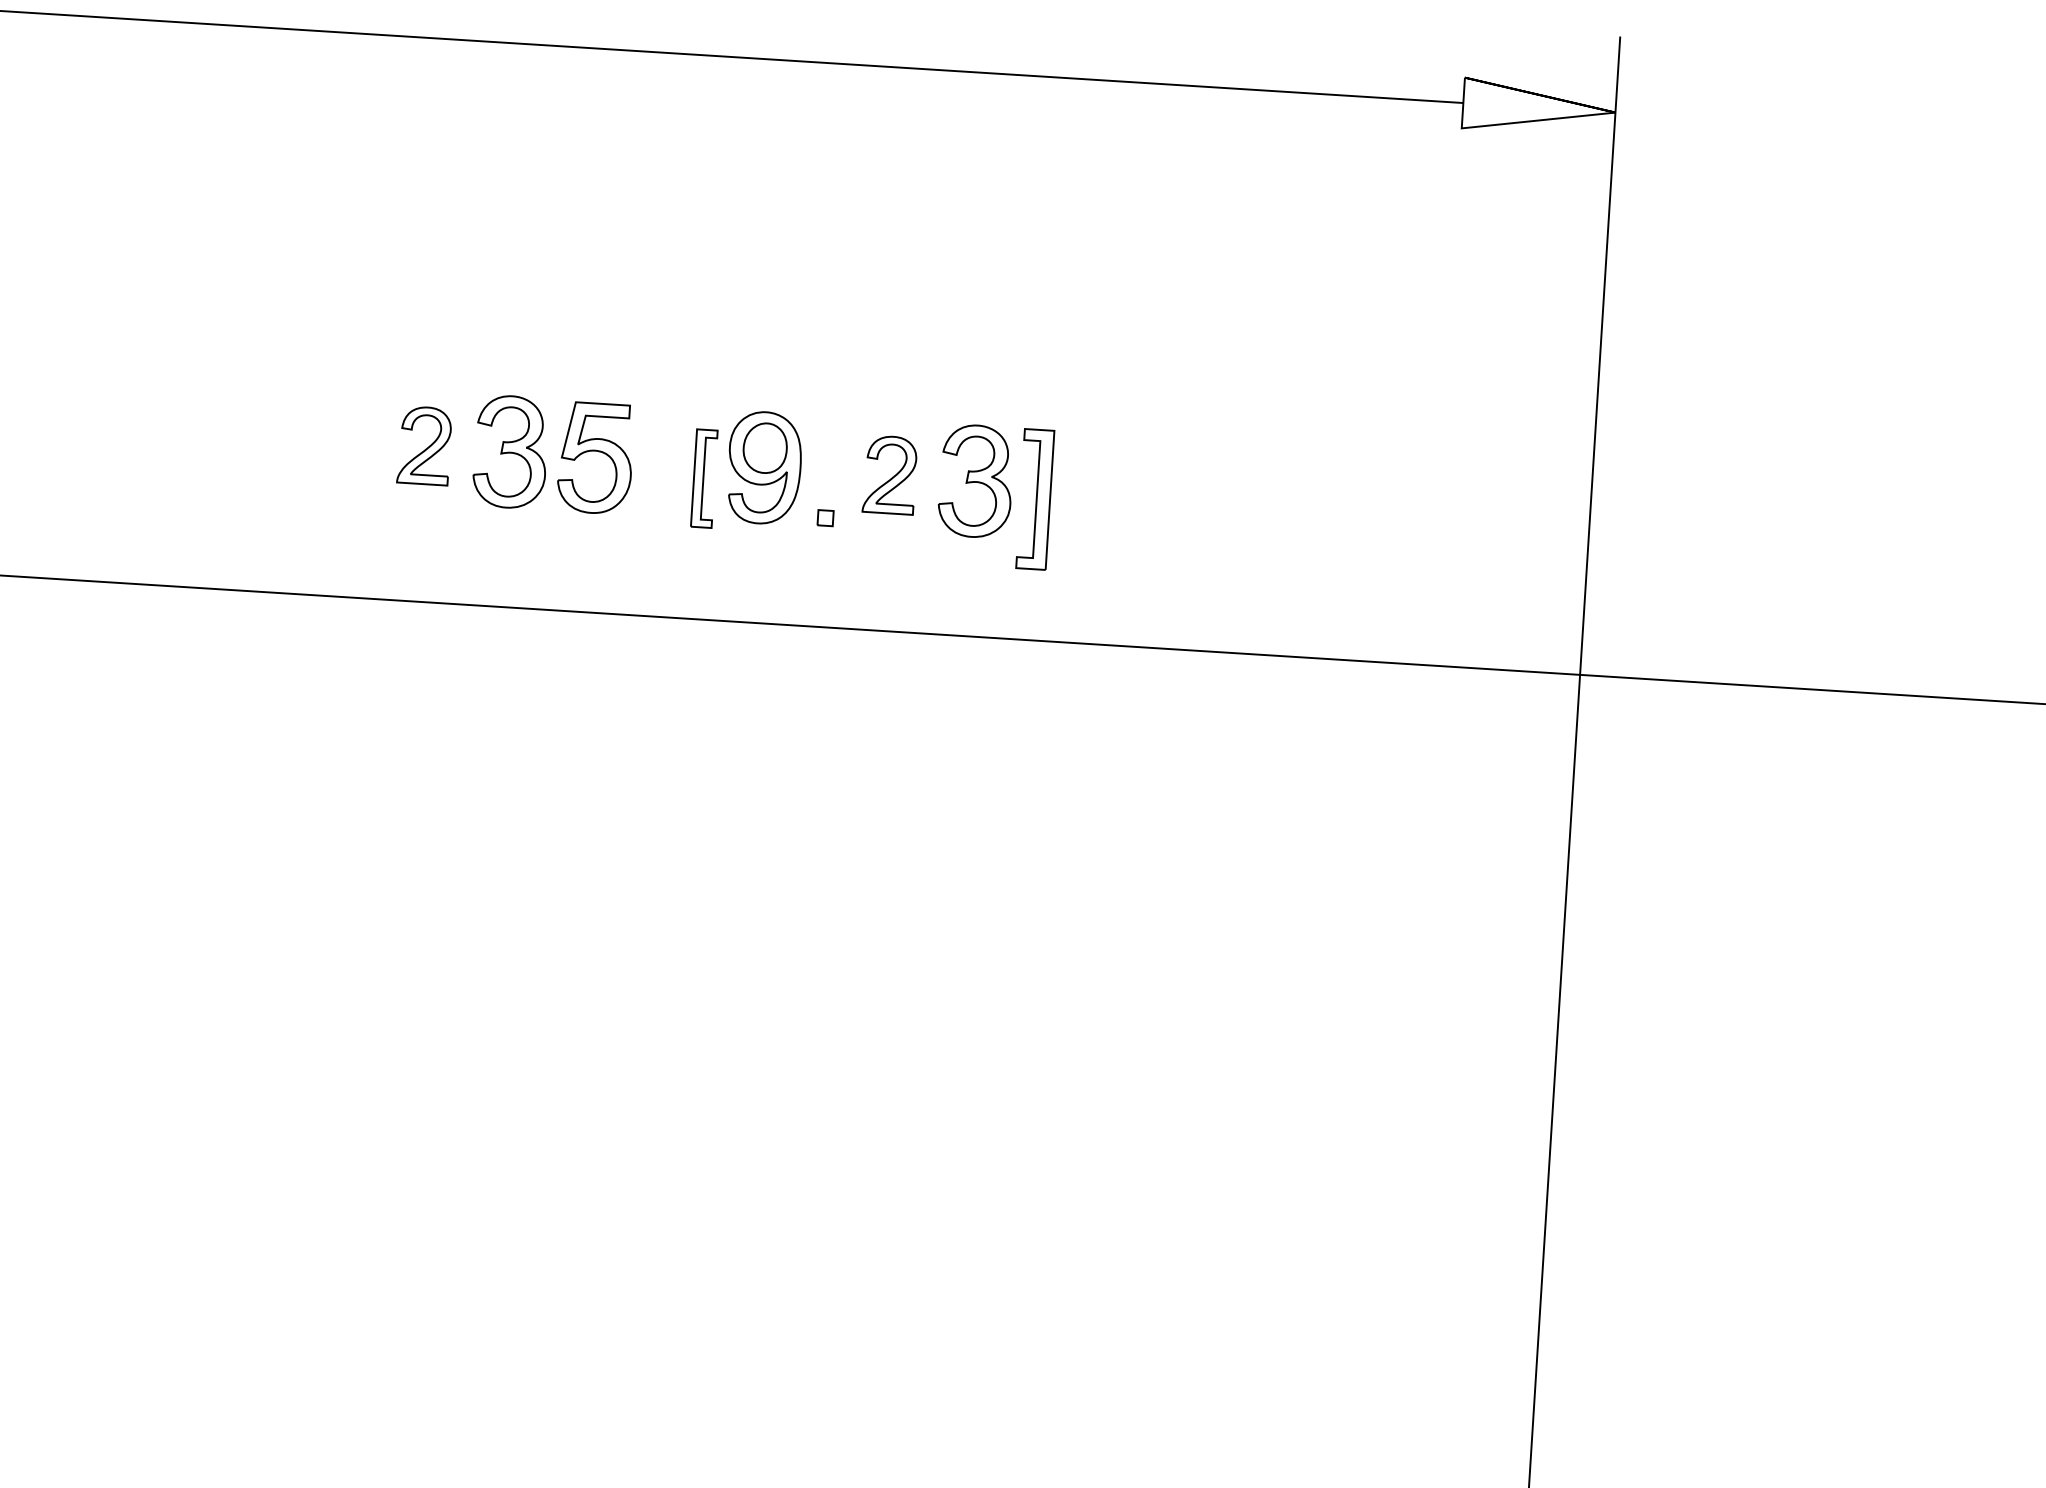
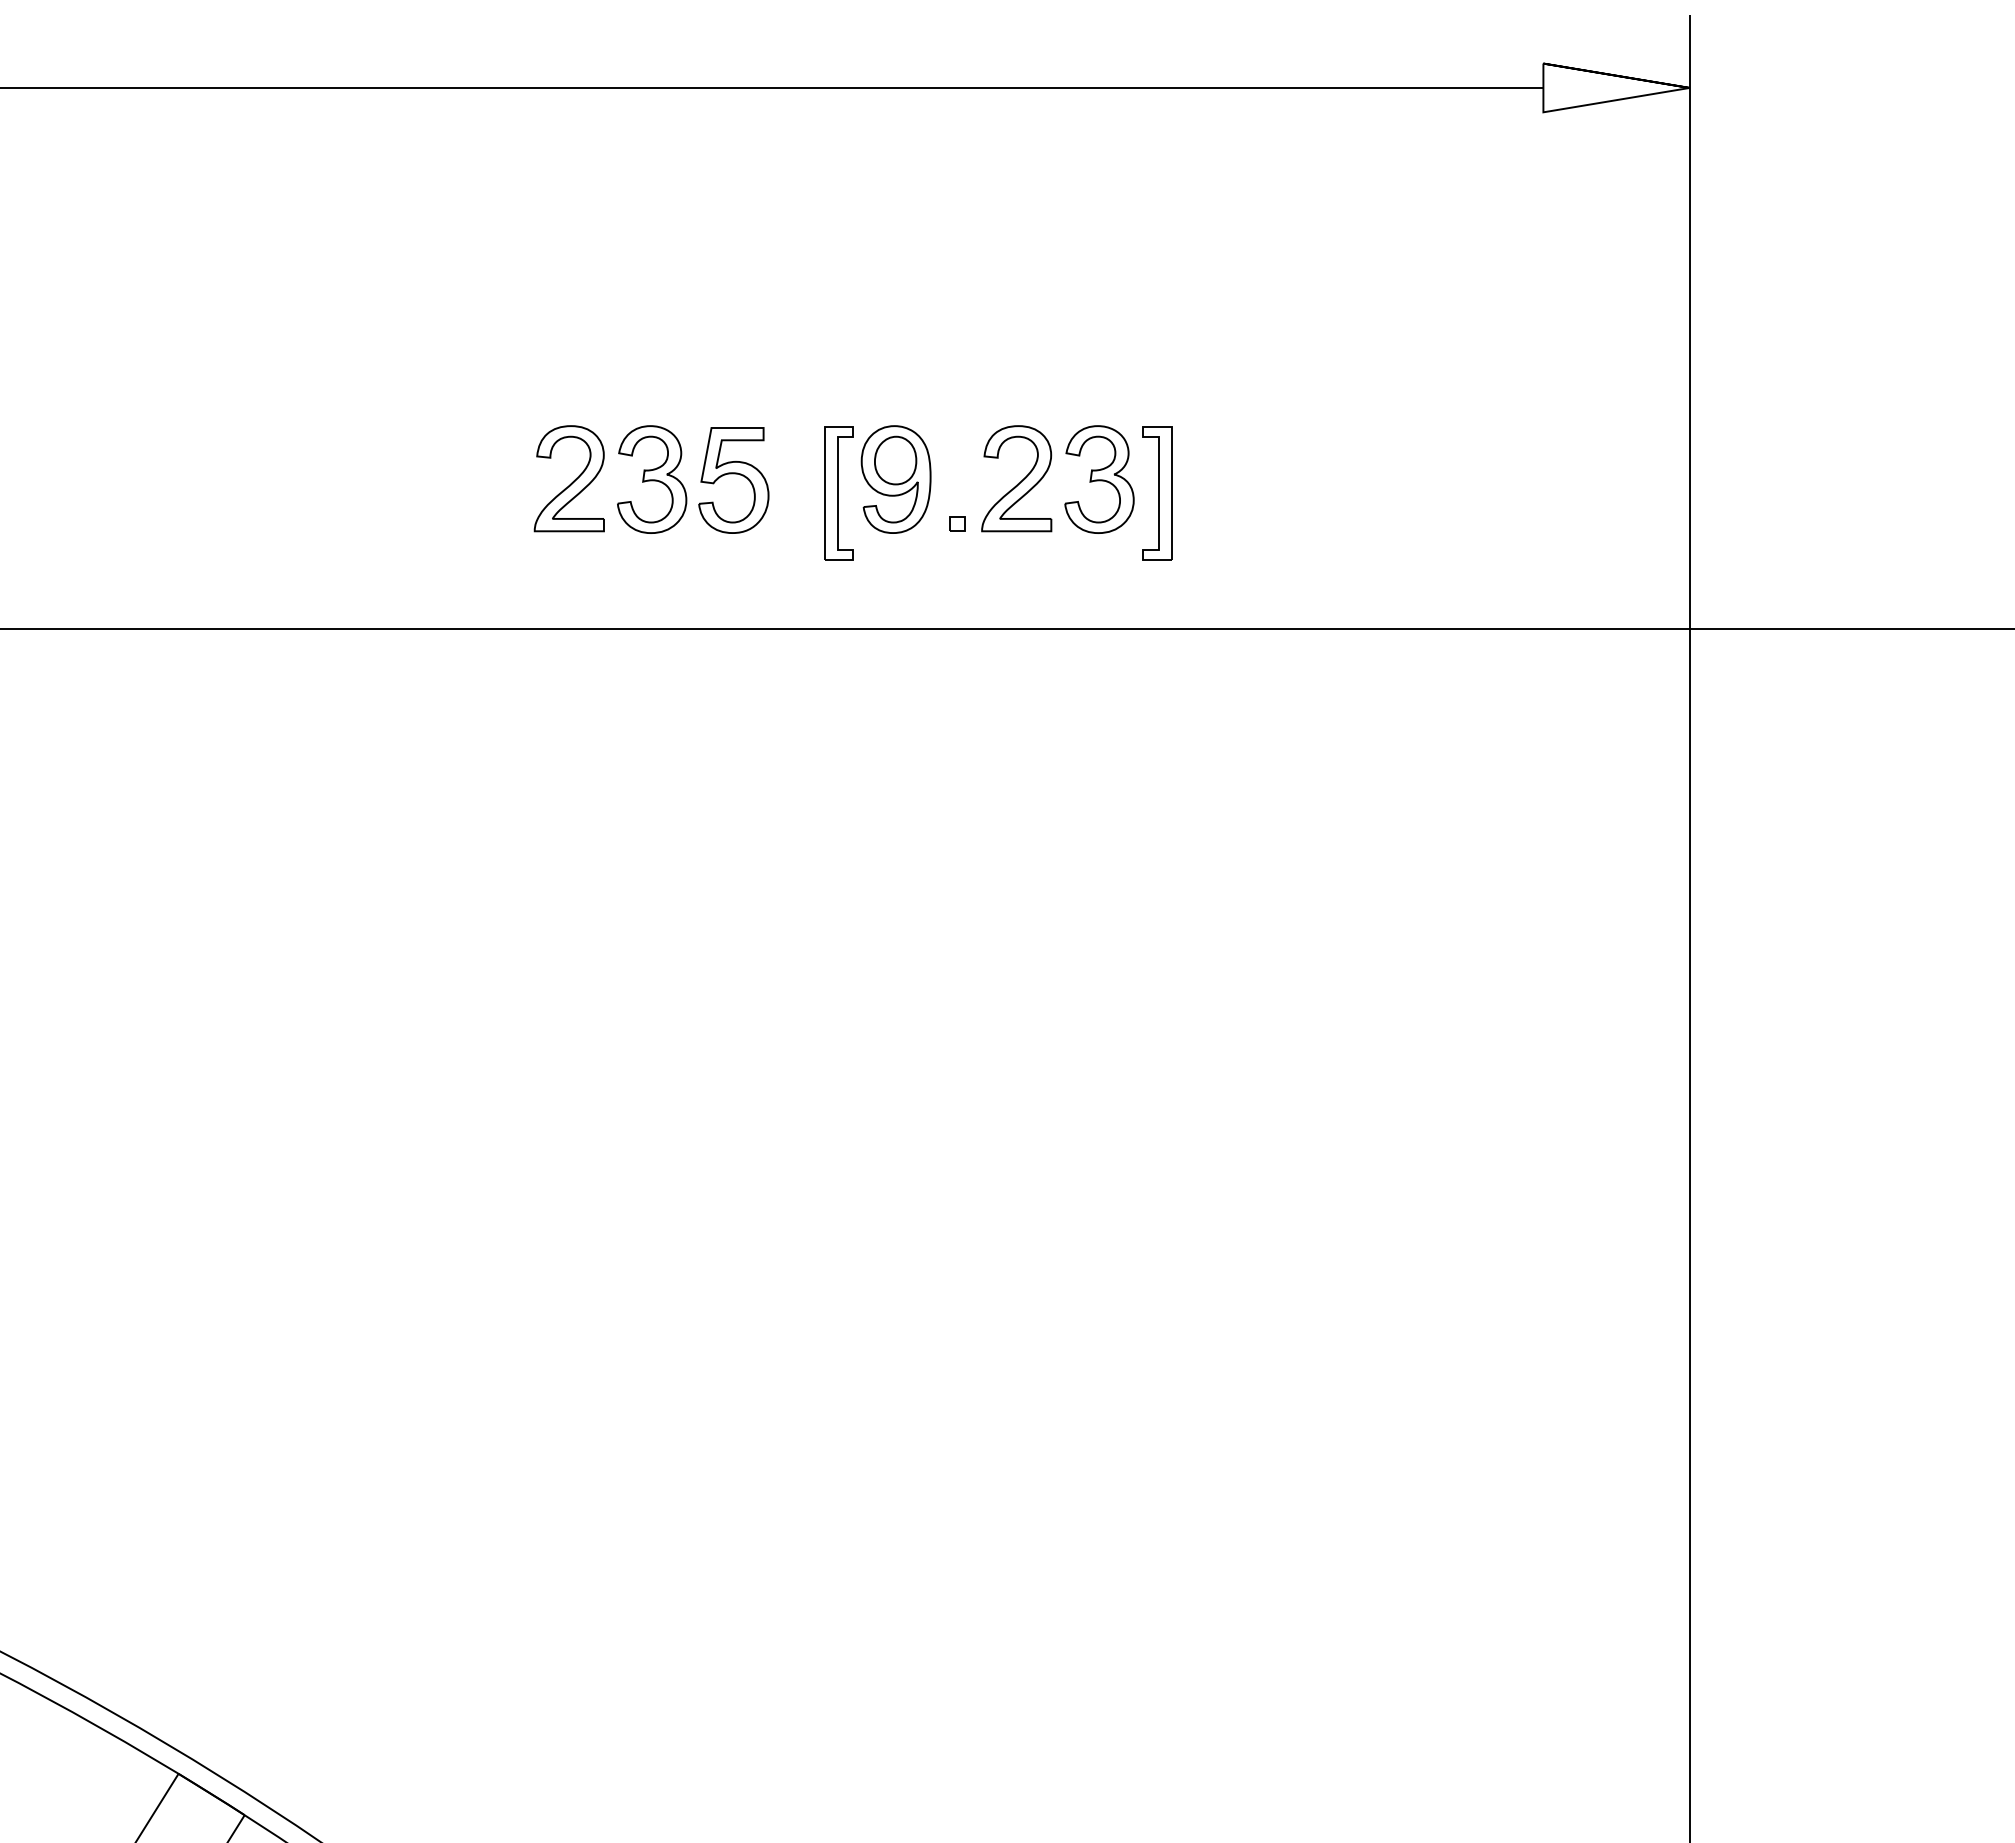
part: (423, 445) -> (568, 478), size x1.43
part: (889, 474) -> (1016, 478), size x1.43
part: (703, 478) -> (838, 493), size x1.43

